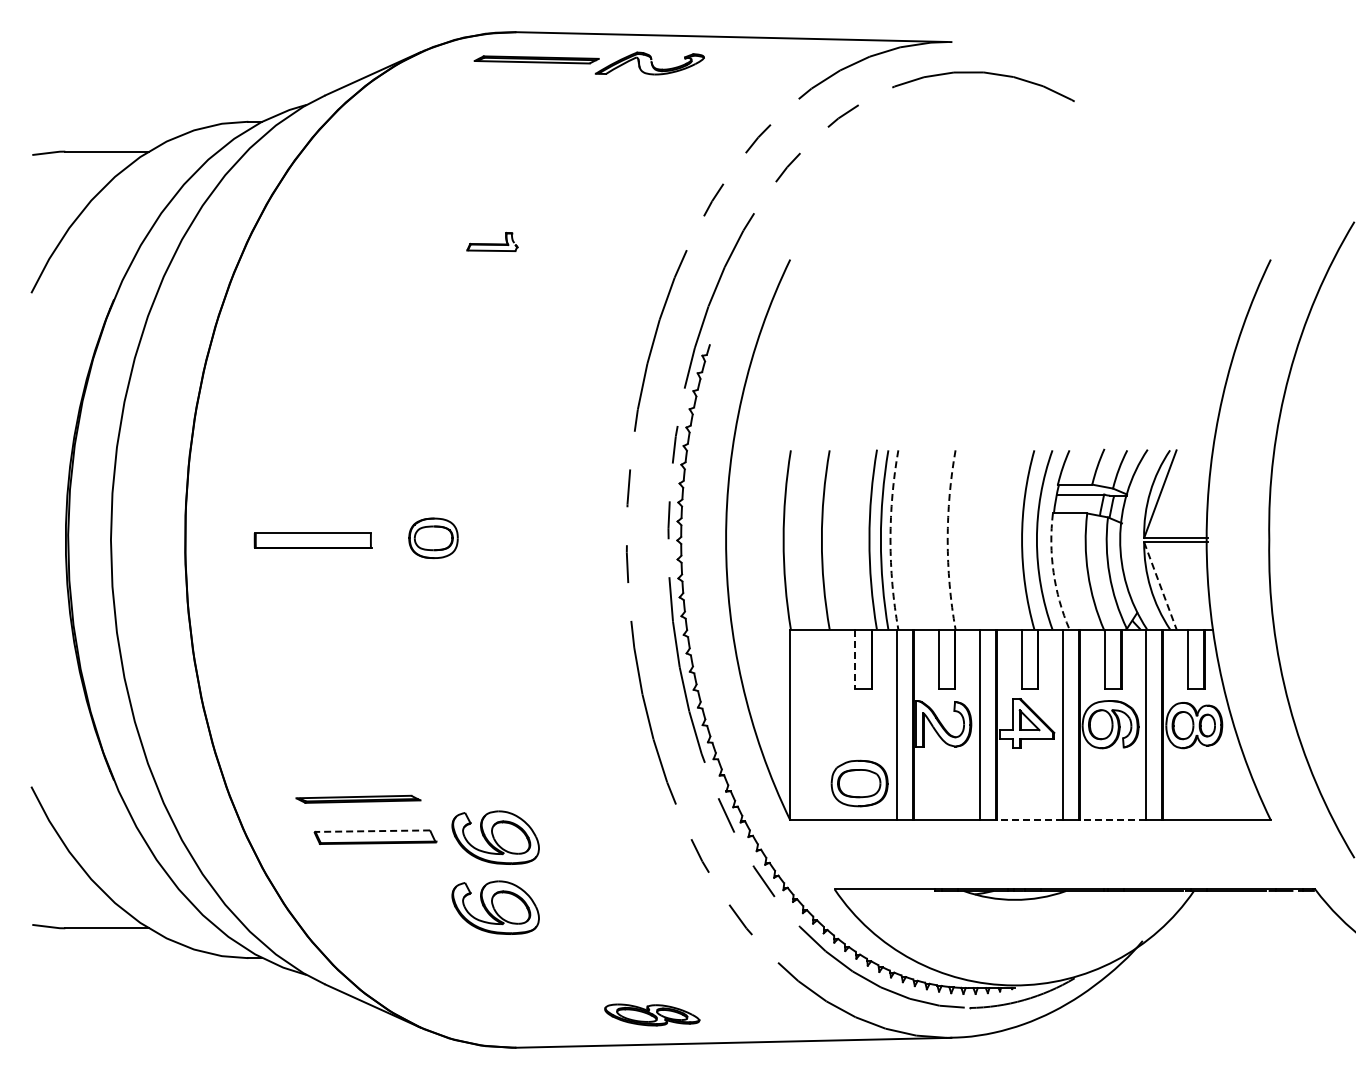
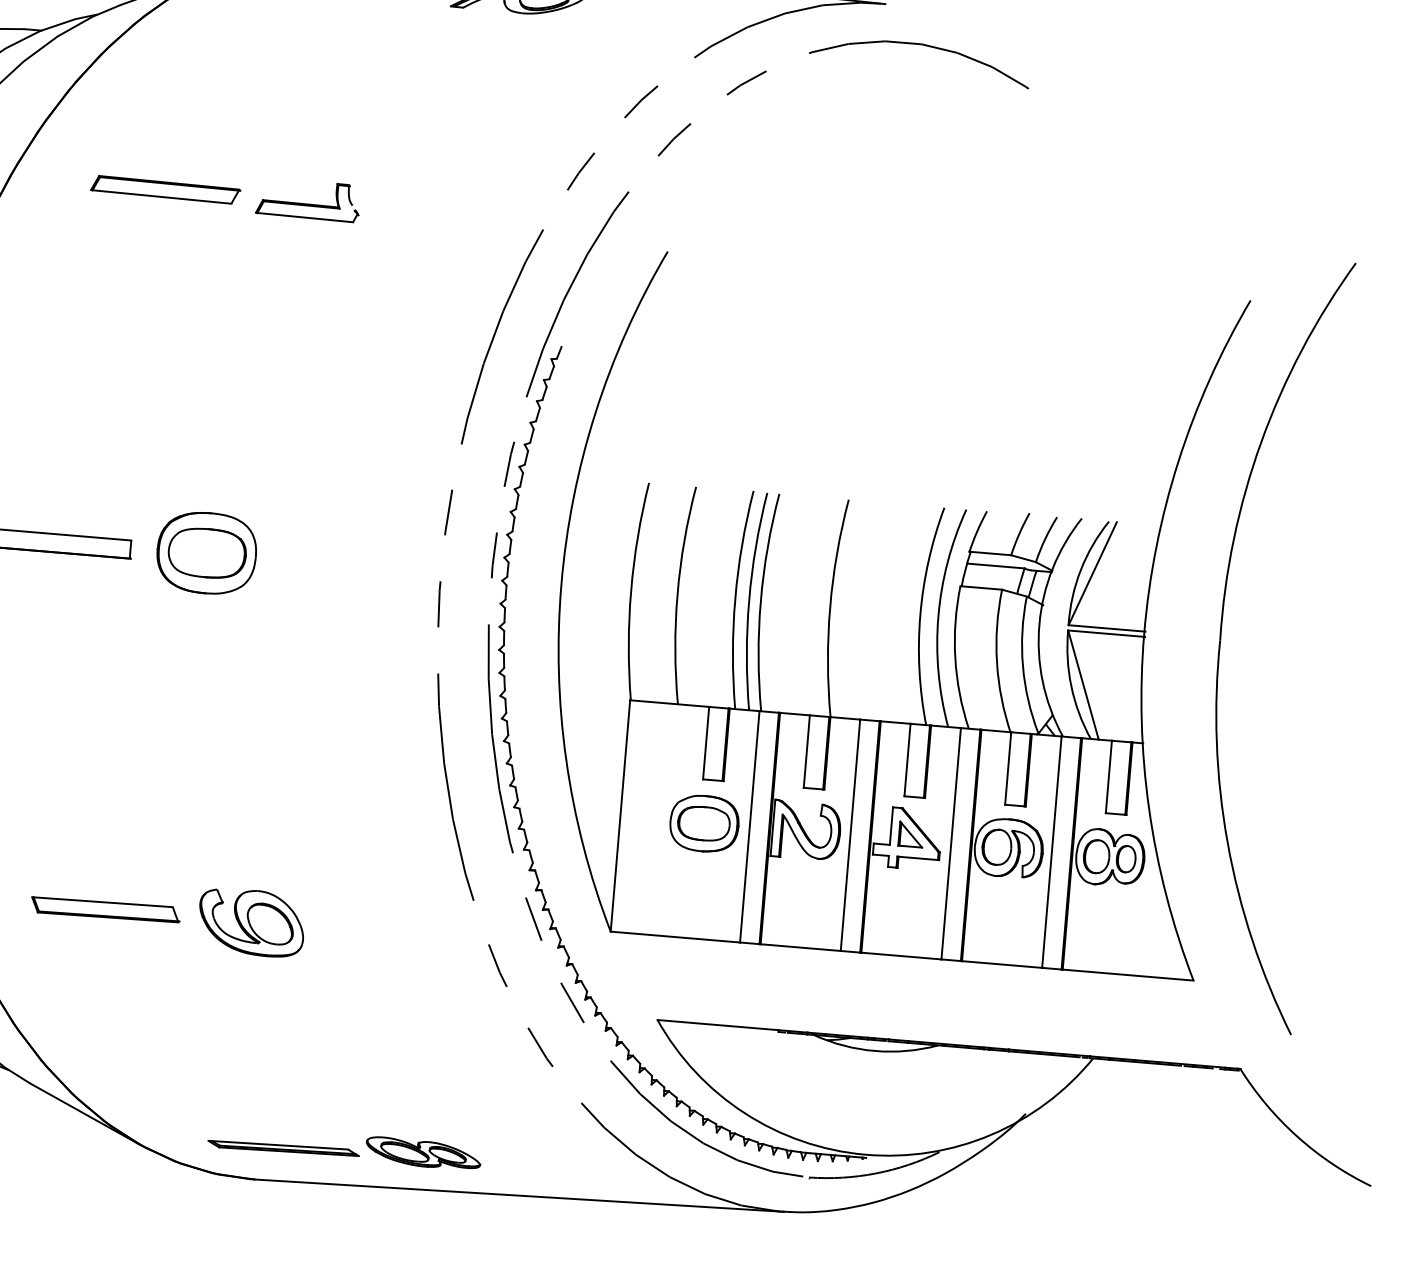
part: (492, 241) -> (308, 199), size x1.67
part: (374, 243) -> (165, 189), added
part: (433, 538) -> (206, 553), size x1.67
arc: (890, 539) -> (760, 601), dashed -> solid
arc: (947, 539) -> (829, 607), dashed -> solid
arc: (1053, 572) -> (955, 657), dashed -> solid
line: (1160, 585) -> (1083, 684), dashed -> solid
line: (855, 659) -> (706, 743), dashed -> solid
part: (859, 783) -> (704, 823), moved
part: (358, 798) -> (283, 1147), moved
line: (1029, 820) -> (900, 956), dashed -> solid
line: (1112, 820) -> (1001, 964), dashed -> solid
line: (372, 831) -> (102, 902), dashed -> solid
part: (495, 907) -> (244, 1007), removed

